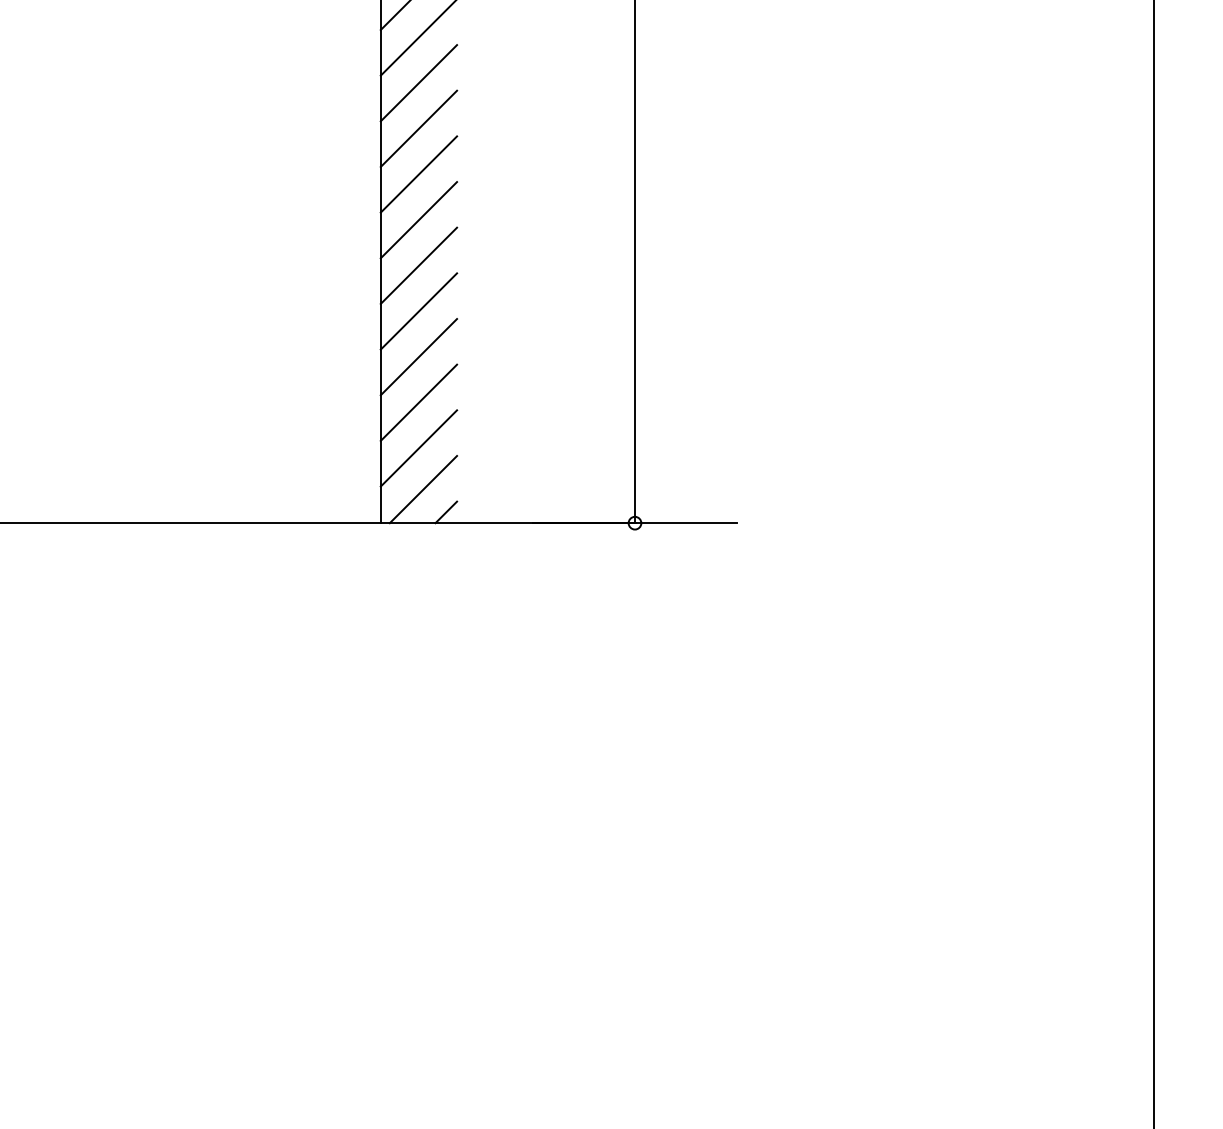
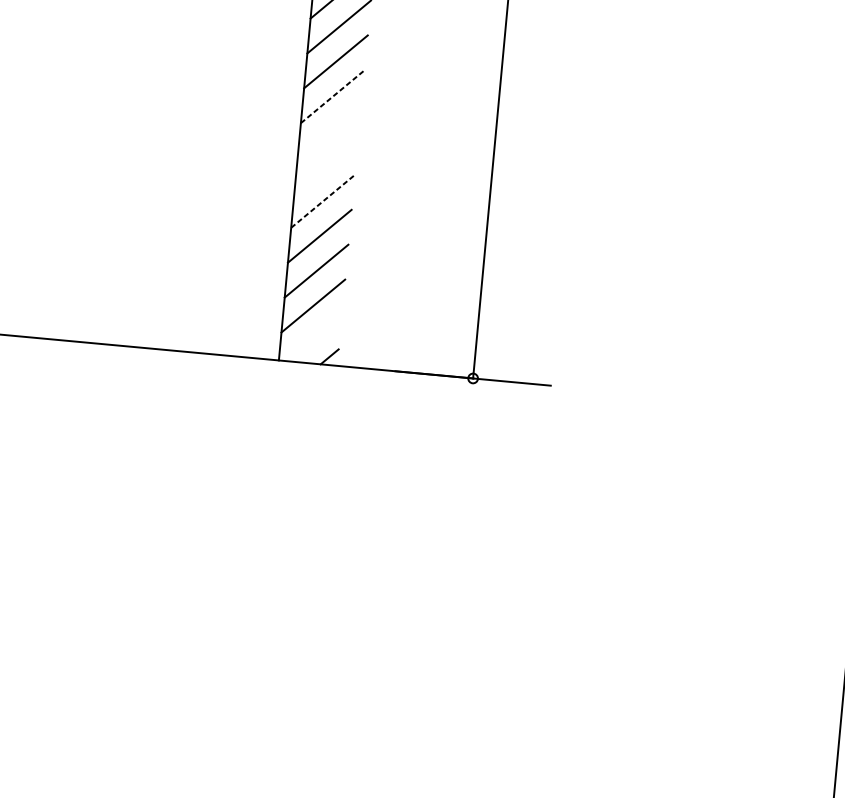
line: (418, 174) -> (332, 96), solid -> dashed
line: (418, 220) -> (329, 131), removed
line: (418, 265) -> (325, 166), removed
line: (418, 311) -> (322, 201), solid -> dashed
line: (423, 489) -> (313, 337), removed

